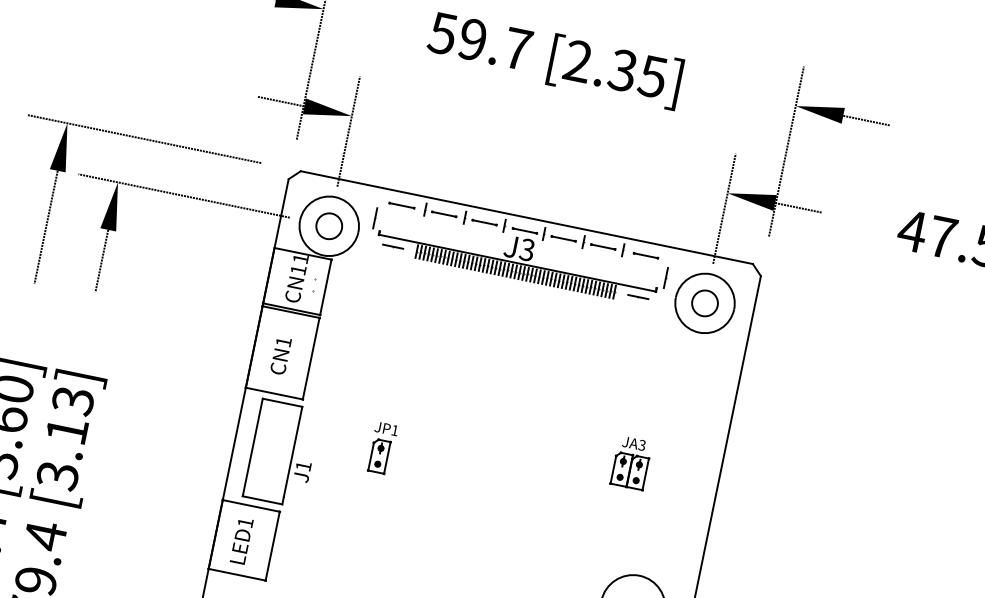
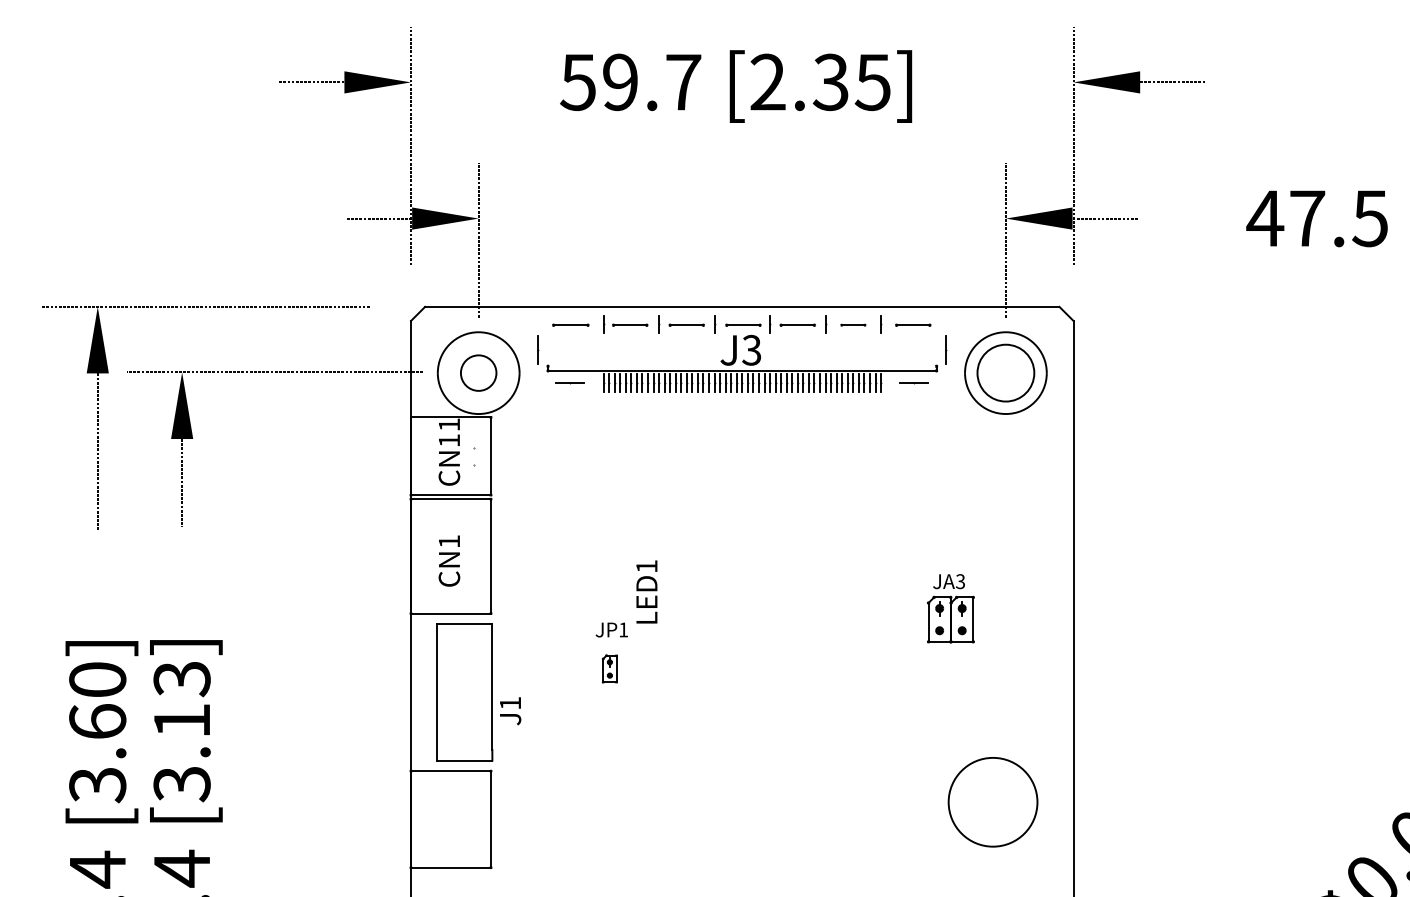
part: (603, 246) -> (853, 324), size x0.7
circle: (704, 302) -> (1005, 372), size x1.6
part: (379, 455) -> (609, 668), size x0.6
text: (241, 540) -> (646, 591), moved

